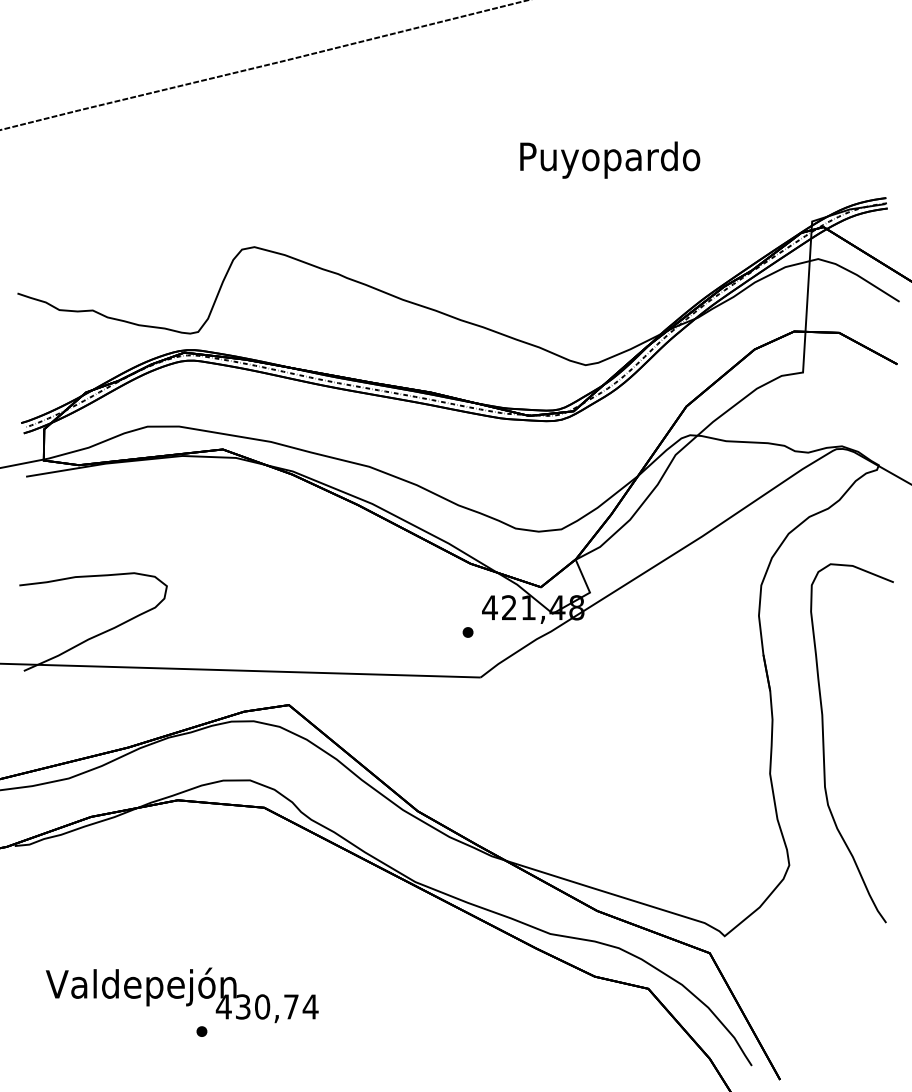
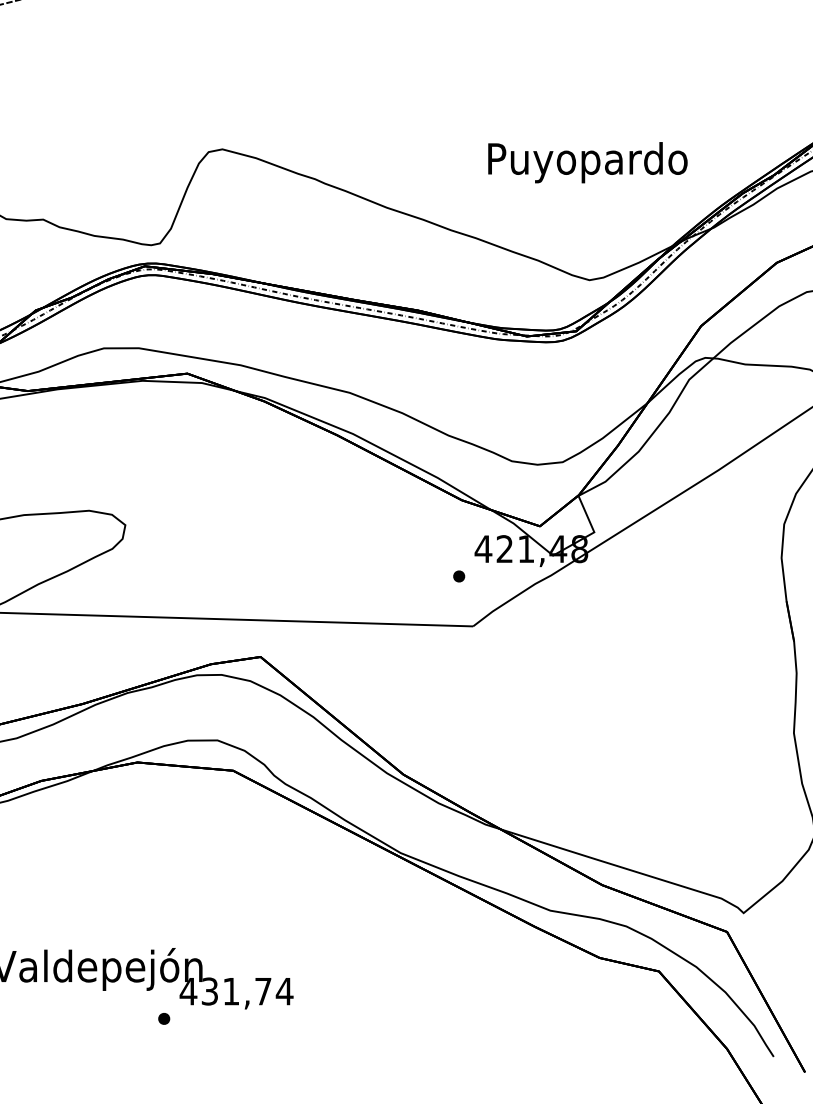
text: (610, 159) -> (588, 161), moved
text: (262, 1006) -> (231, 991), 430,74 -> 431,74

